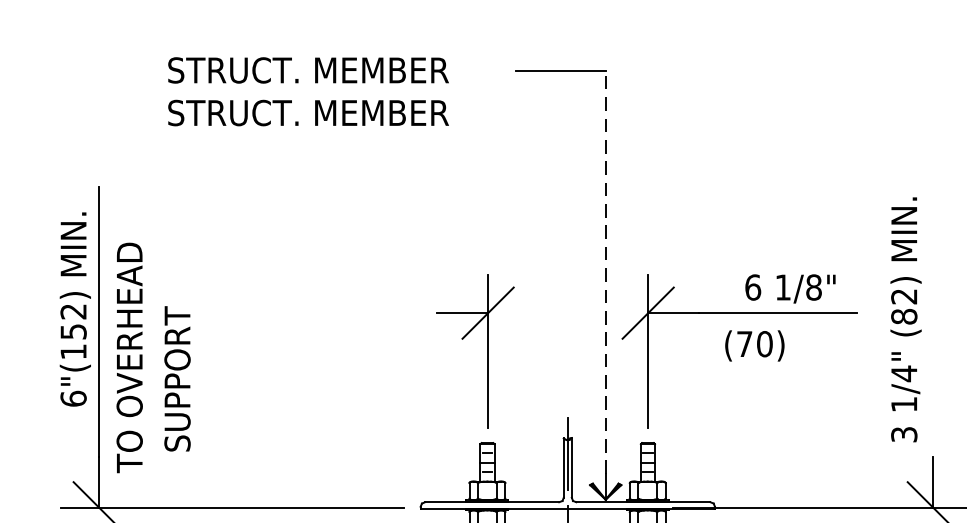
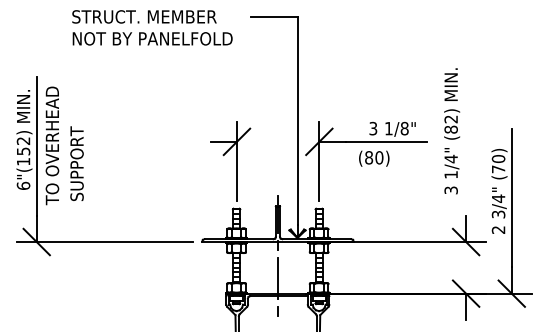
text: (324, 112) -> (152, 38), STRUCT. MEMBER -> NOT BY PANELFOLD
line: (605, 273) -> (297, 121), dashed -> solid
text: (753, 287) -> (373, 128), 6 -> 3
text: (906, 320) -> (452, 131), moved
text: (745, 343) -> (369, 157), (70) -> (80)
text: (129, 357) -> (52, 145), moved
text: (176, 378) -> (76, 163), moved

